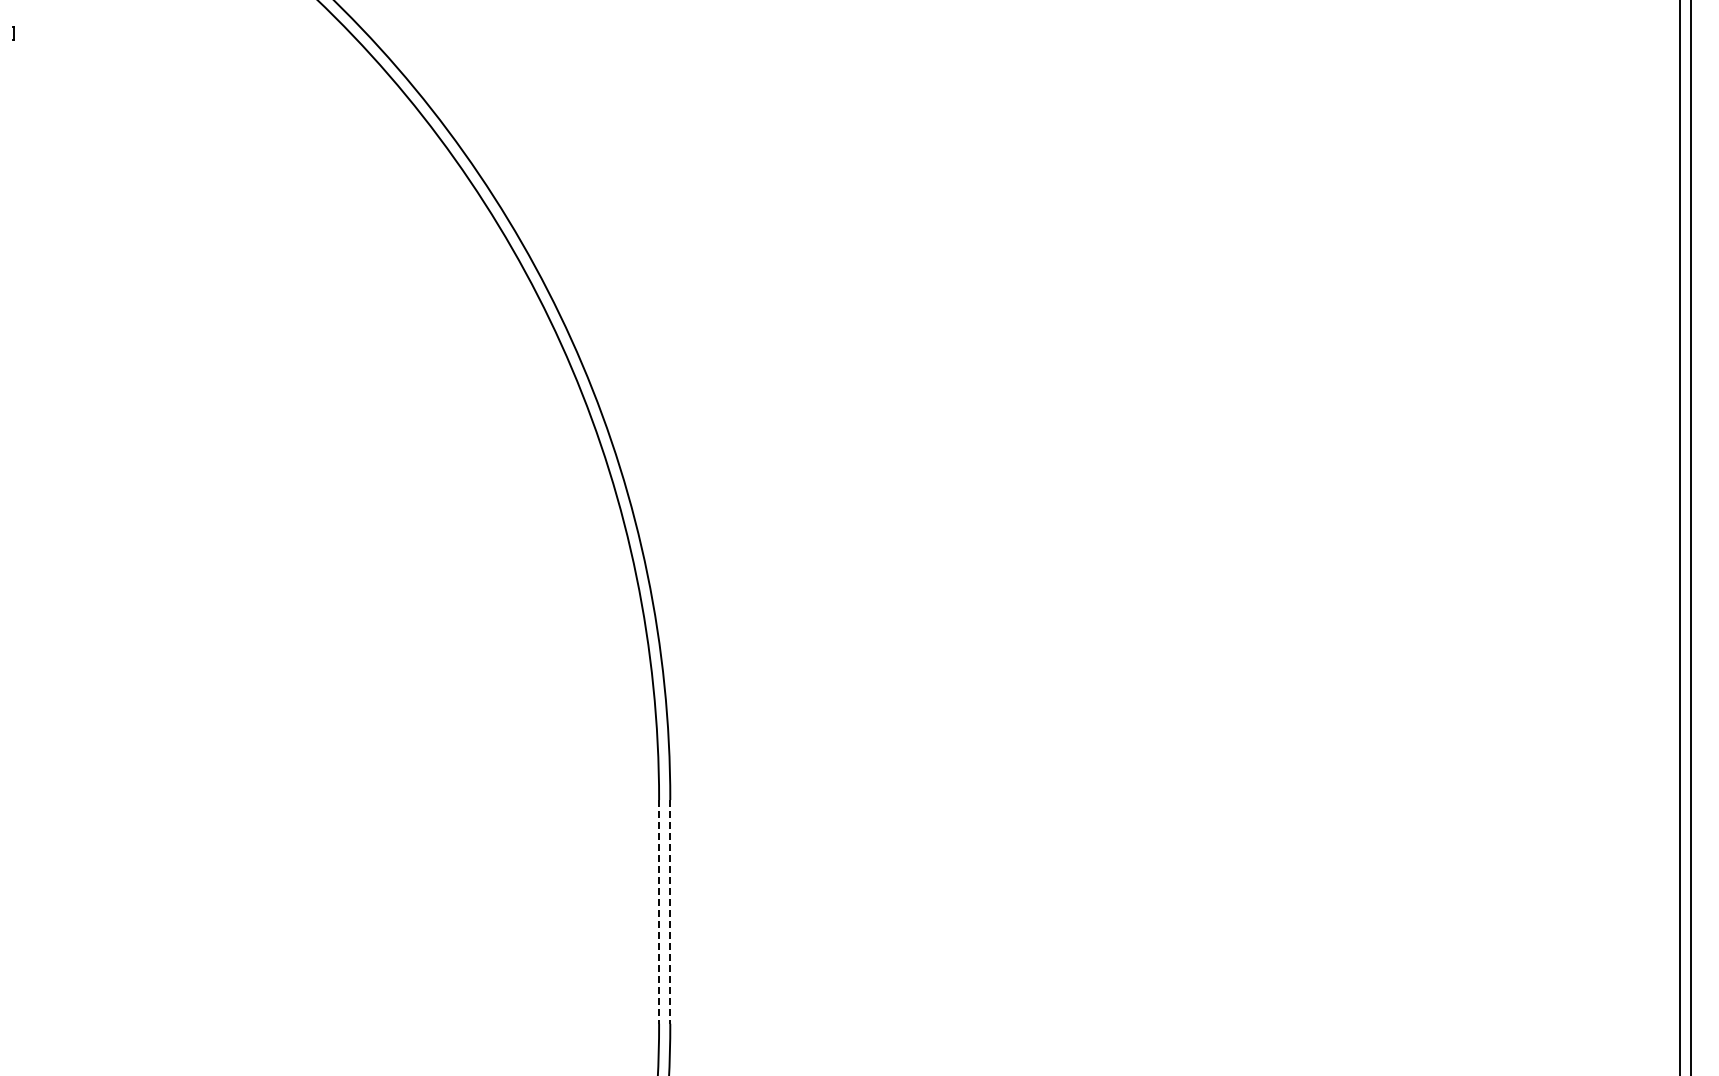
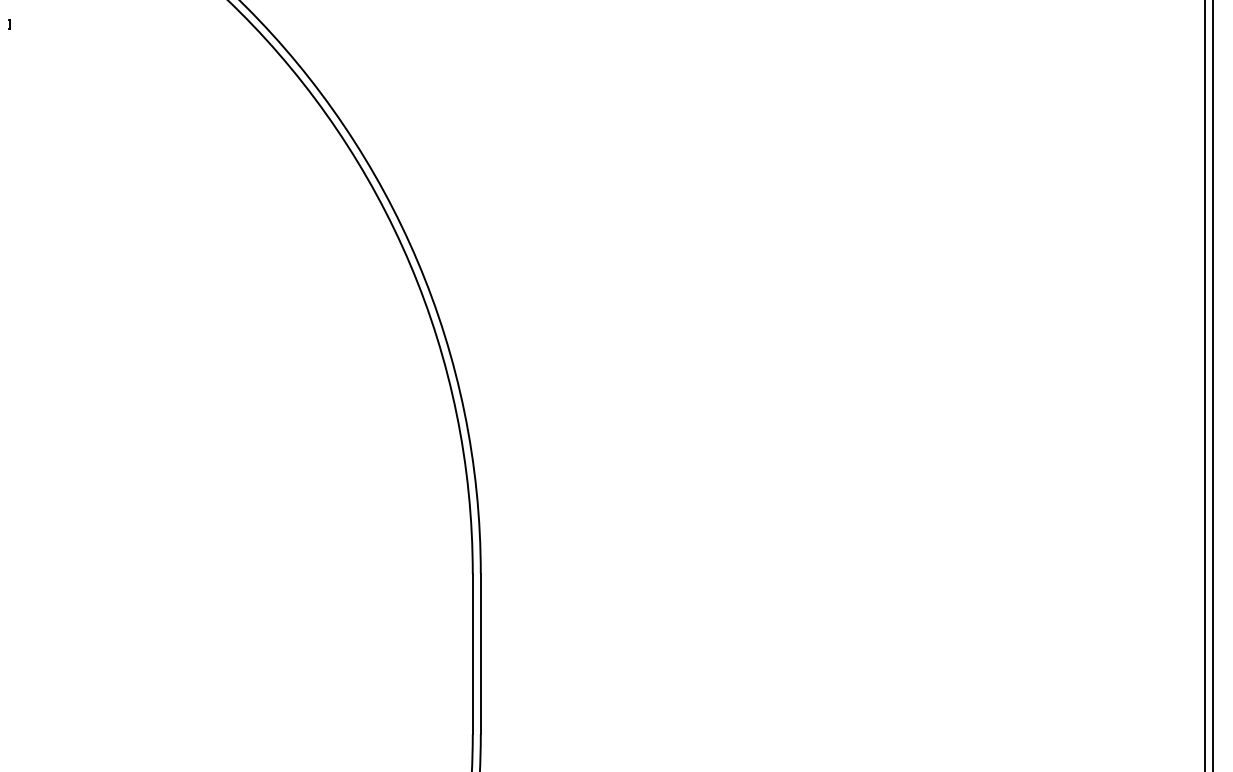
line: (659, 911) -> (473, 653), dashed -> solid
line: (670, 911) -> (480, 653), dashed -> solid

